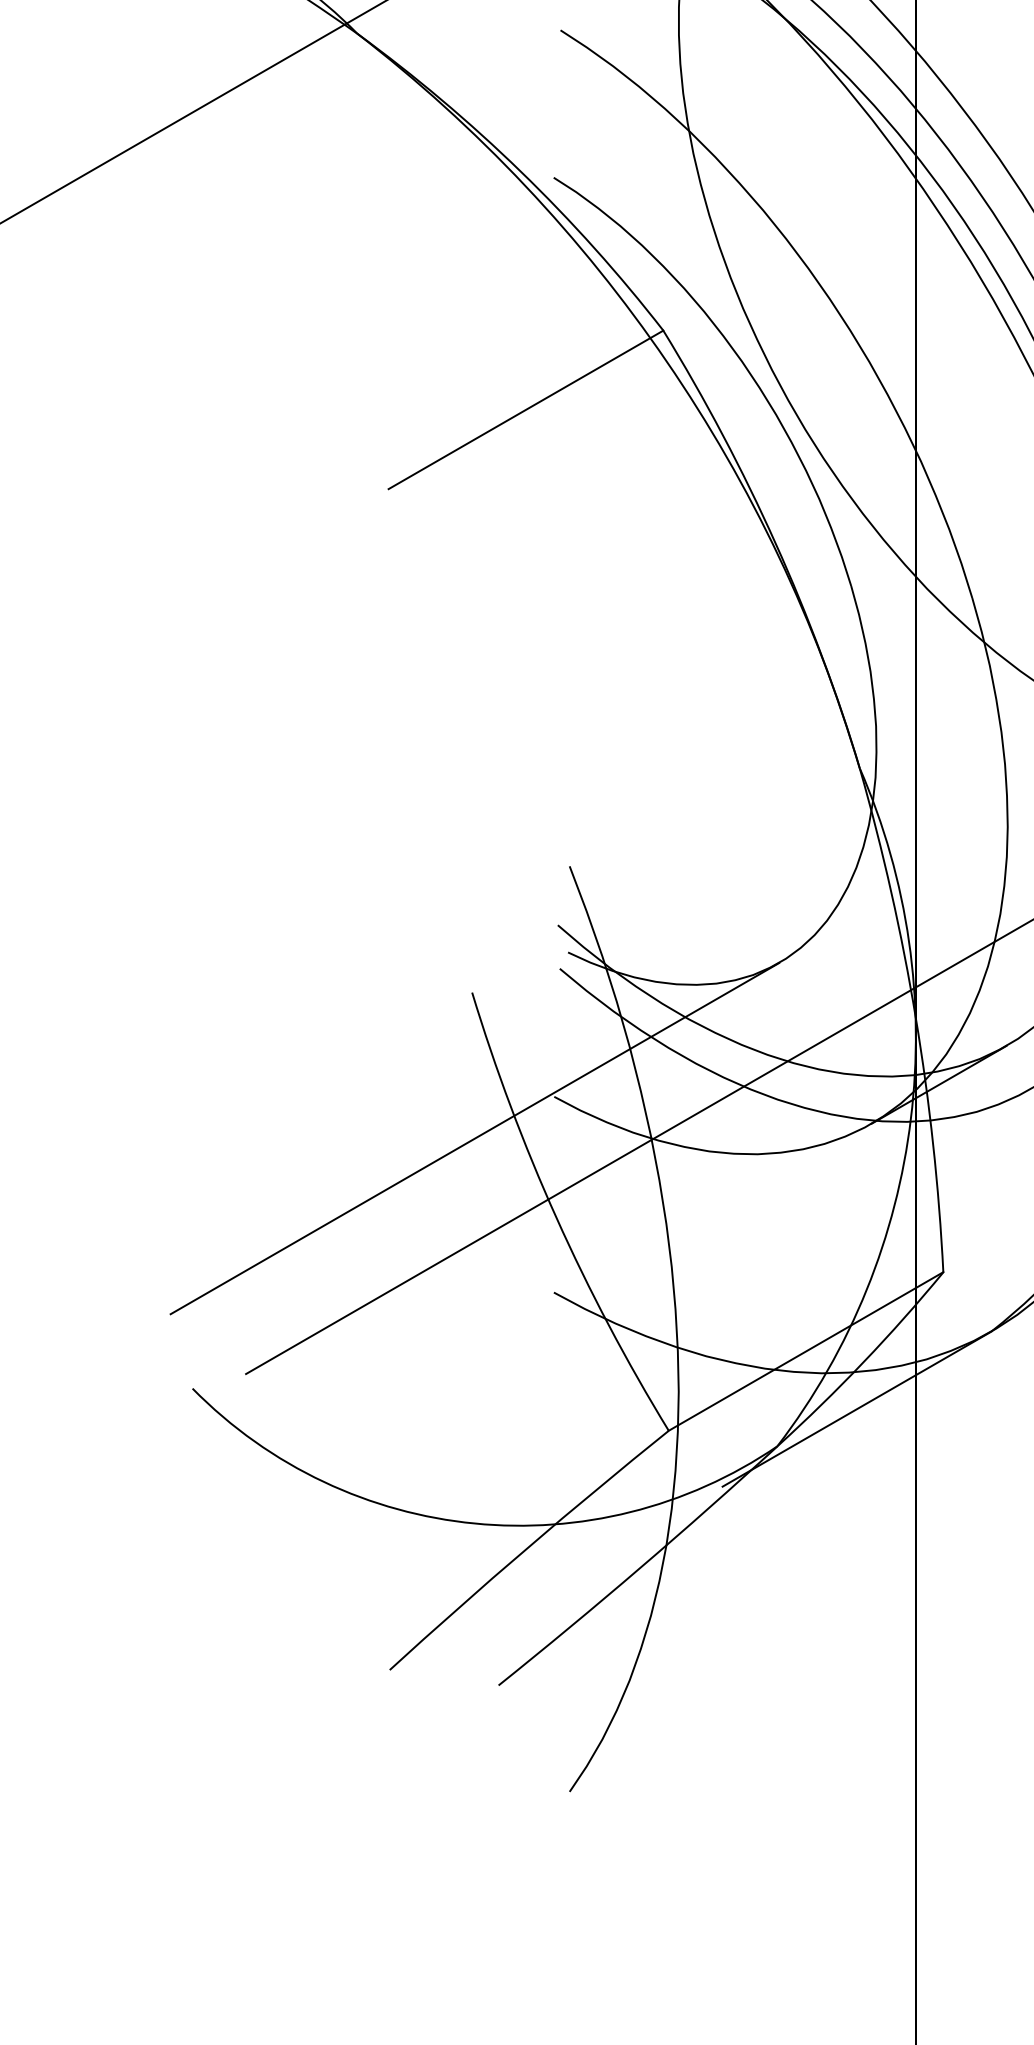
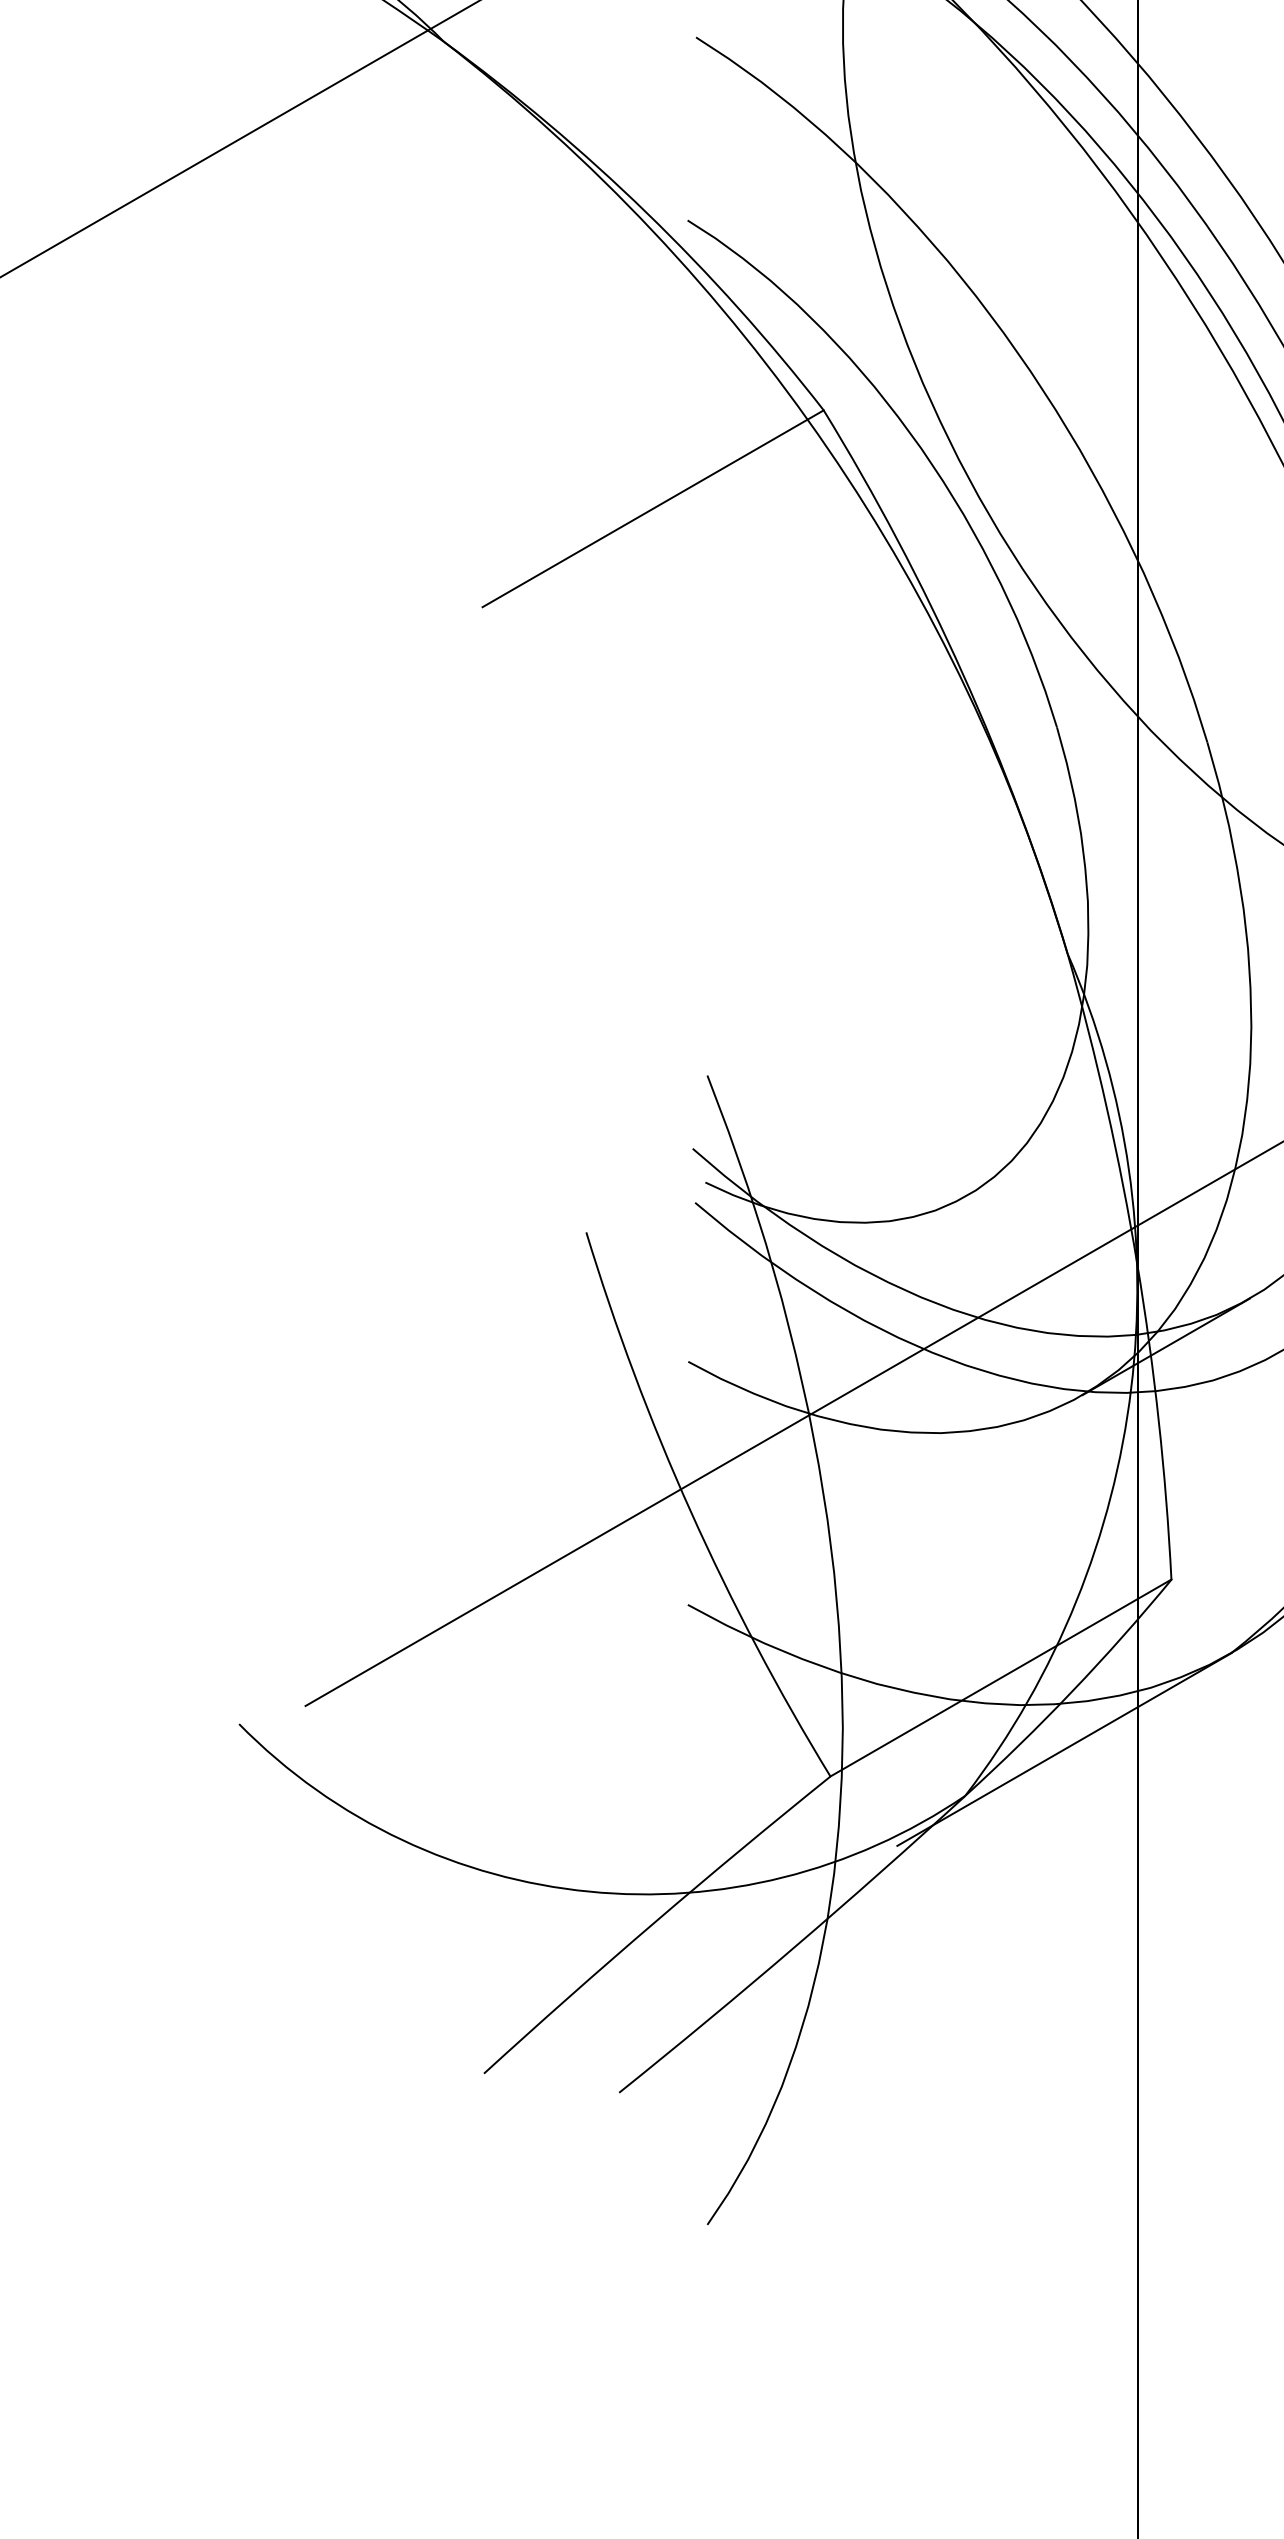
line: (474, 1138) -> (589, 1413), removed

